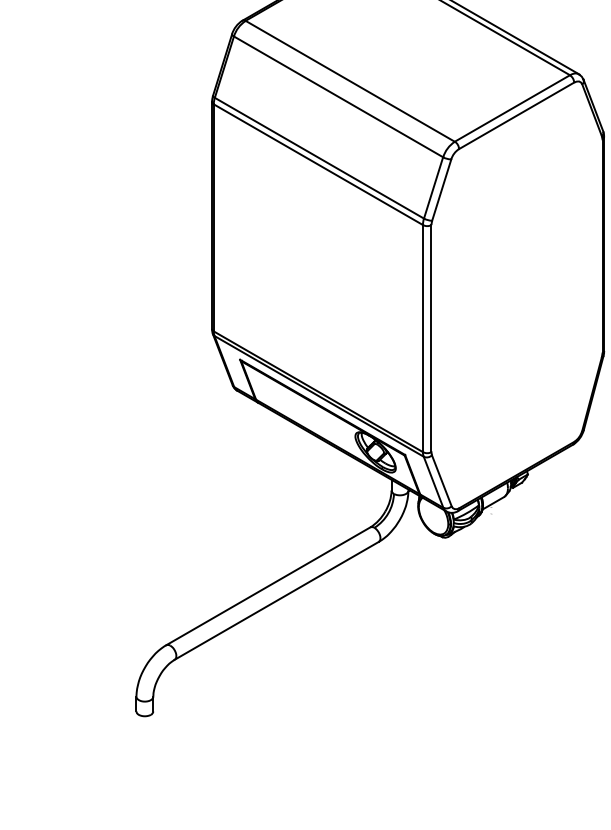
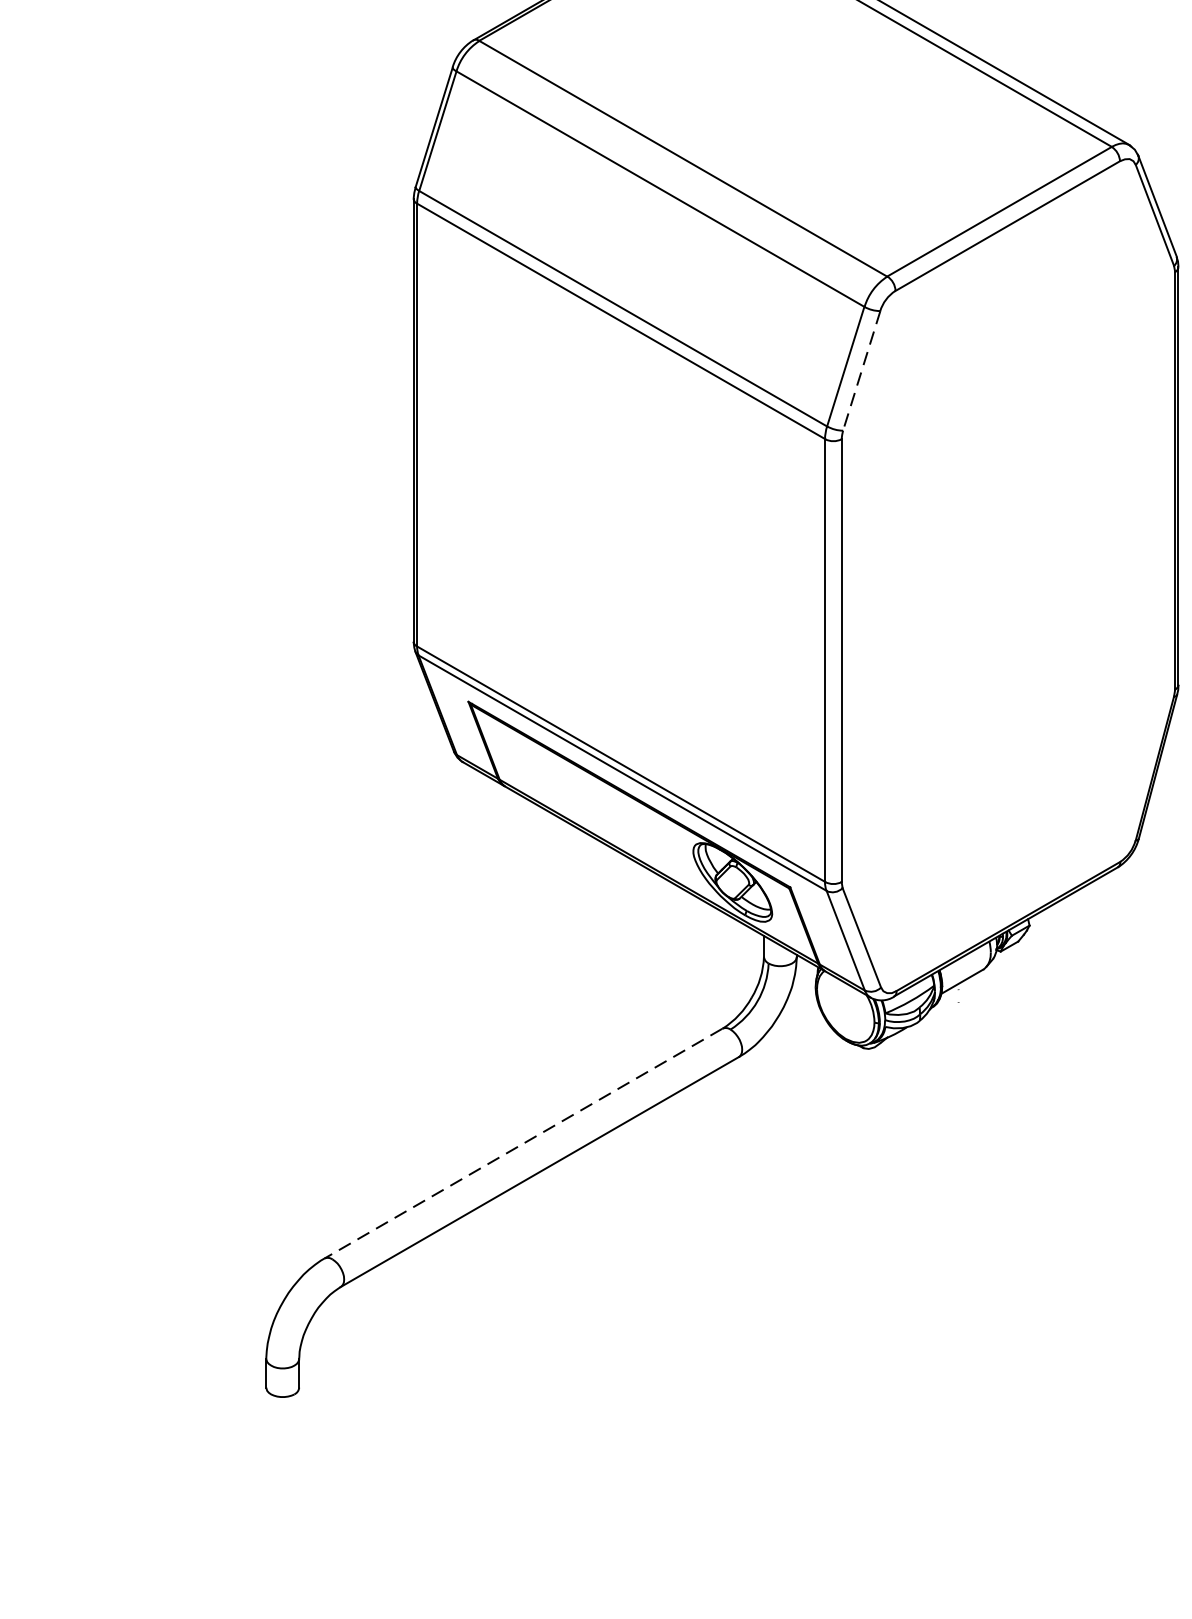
line: (441, 190) -> (861, 371), solid -> dashed
line: (268, 586) -> (523, 1143), solid -> dashed

